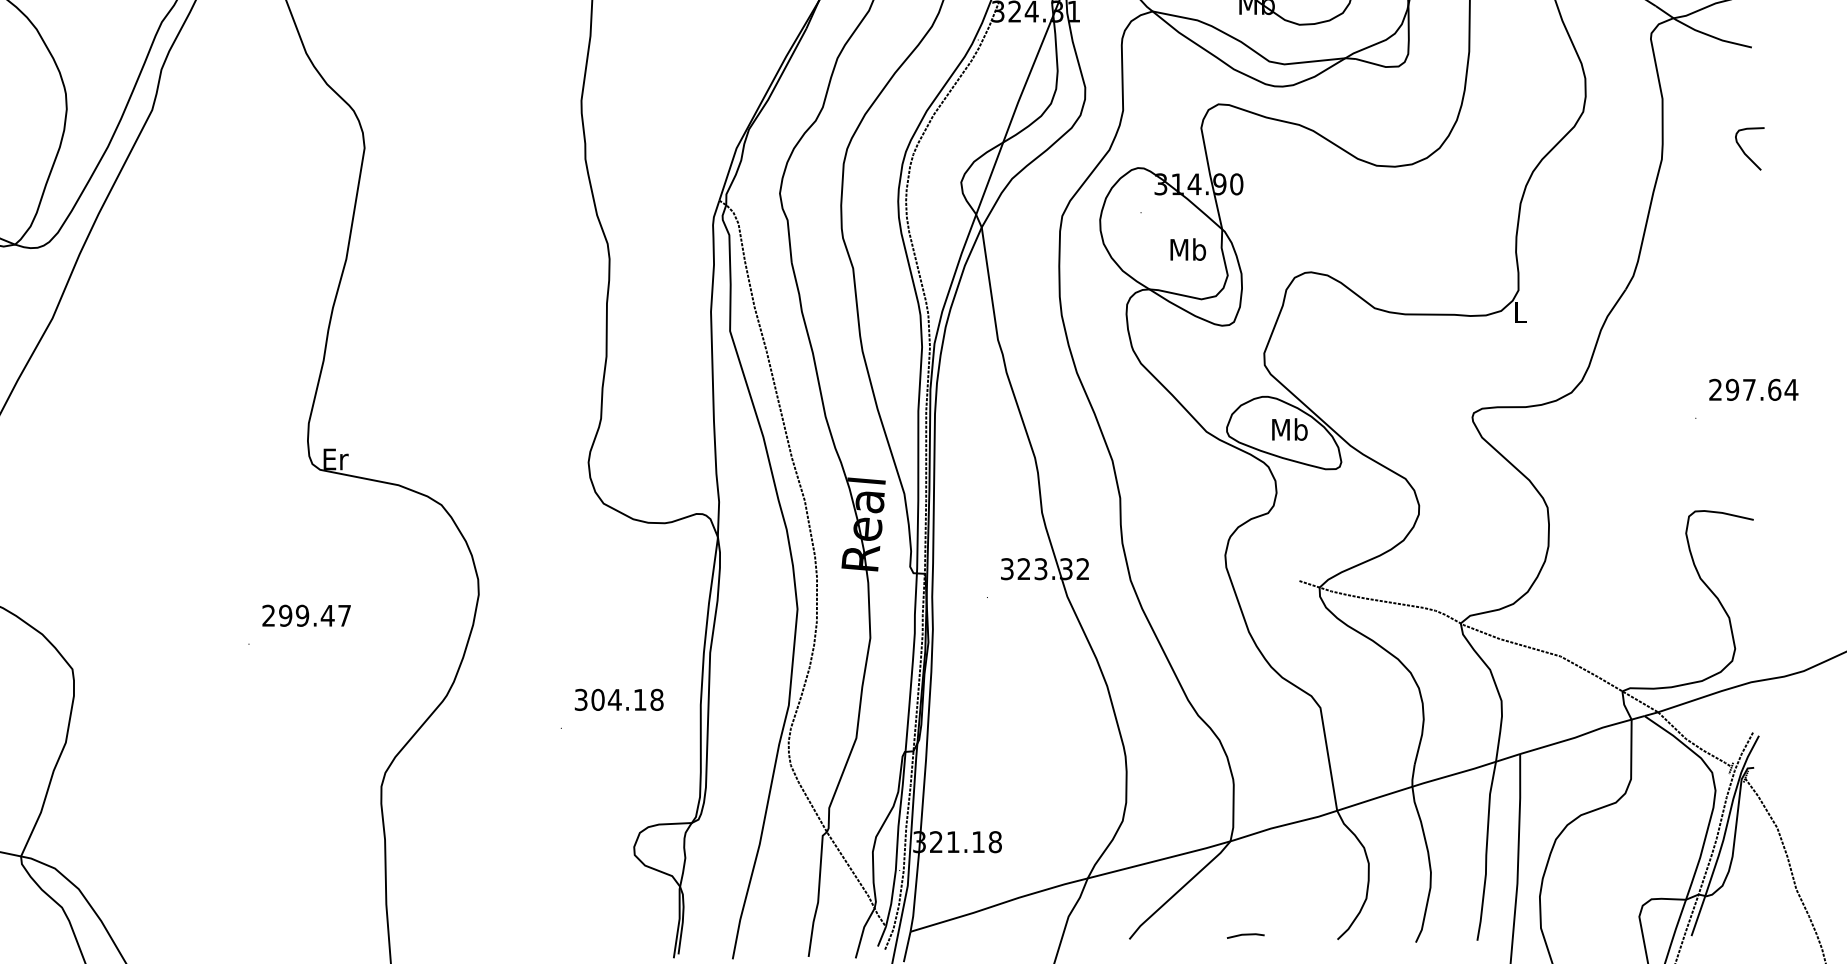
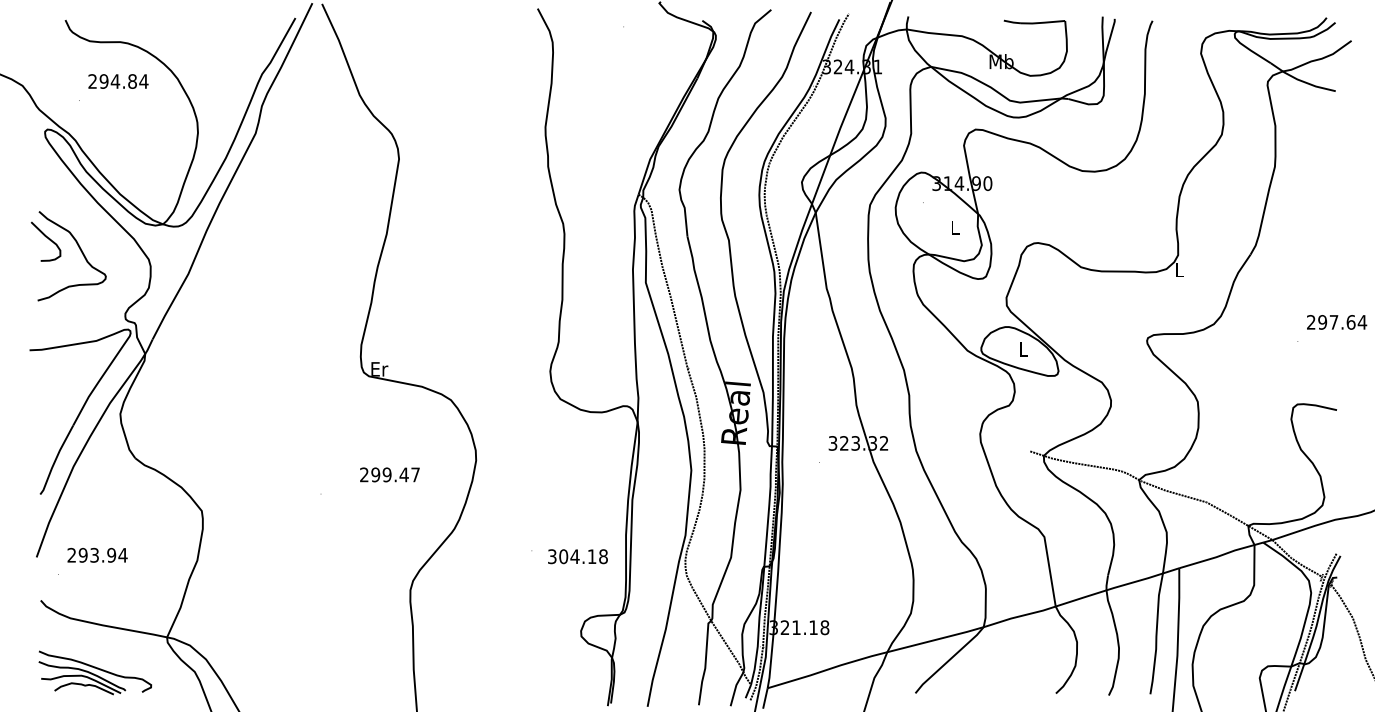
curve: (1745, 151) -> (1331, 161), removed
text: (1188, 249) -> (955, 227), Mb -> L
text: (1289, 428) -> (1023, 348), Mb -> L
text: (305, 615) -> (389, 474), moved
text: (618, 699) -> (577, 556), moved
line: (1245, 936) -> (993, 691), removed

